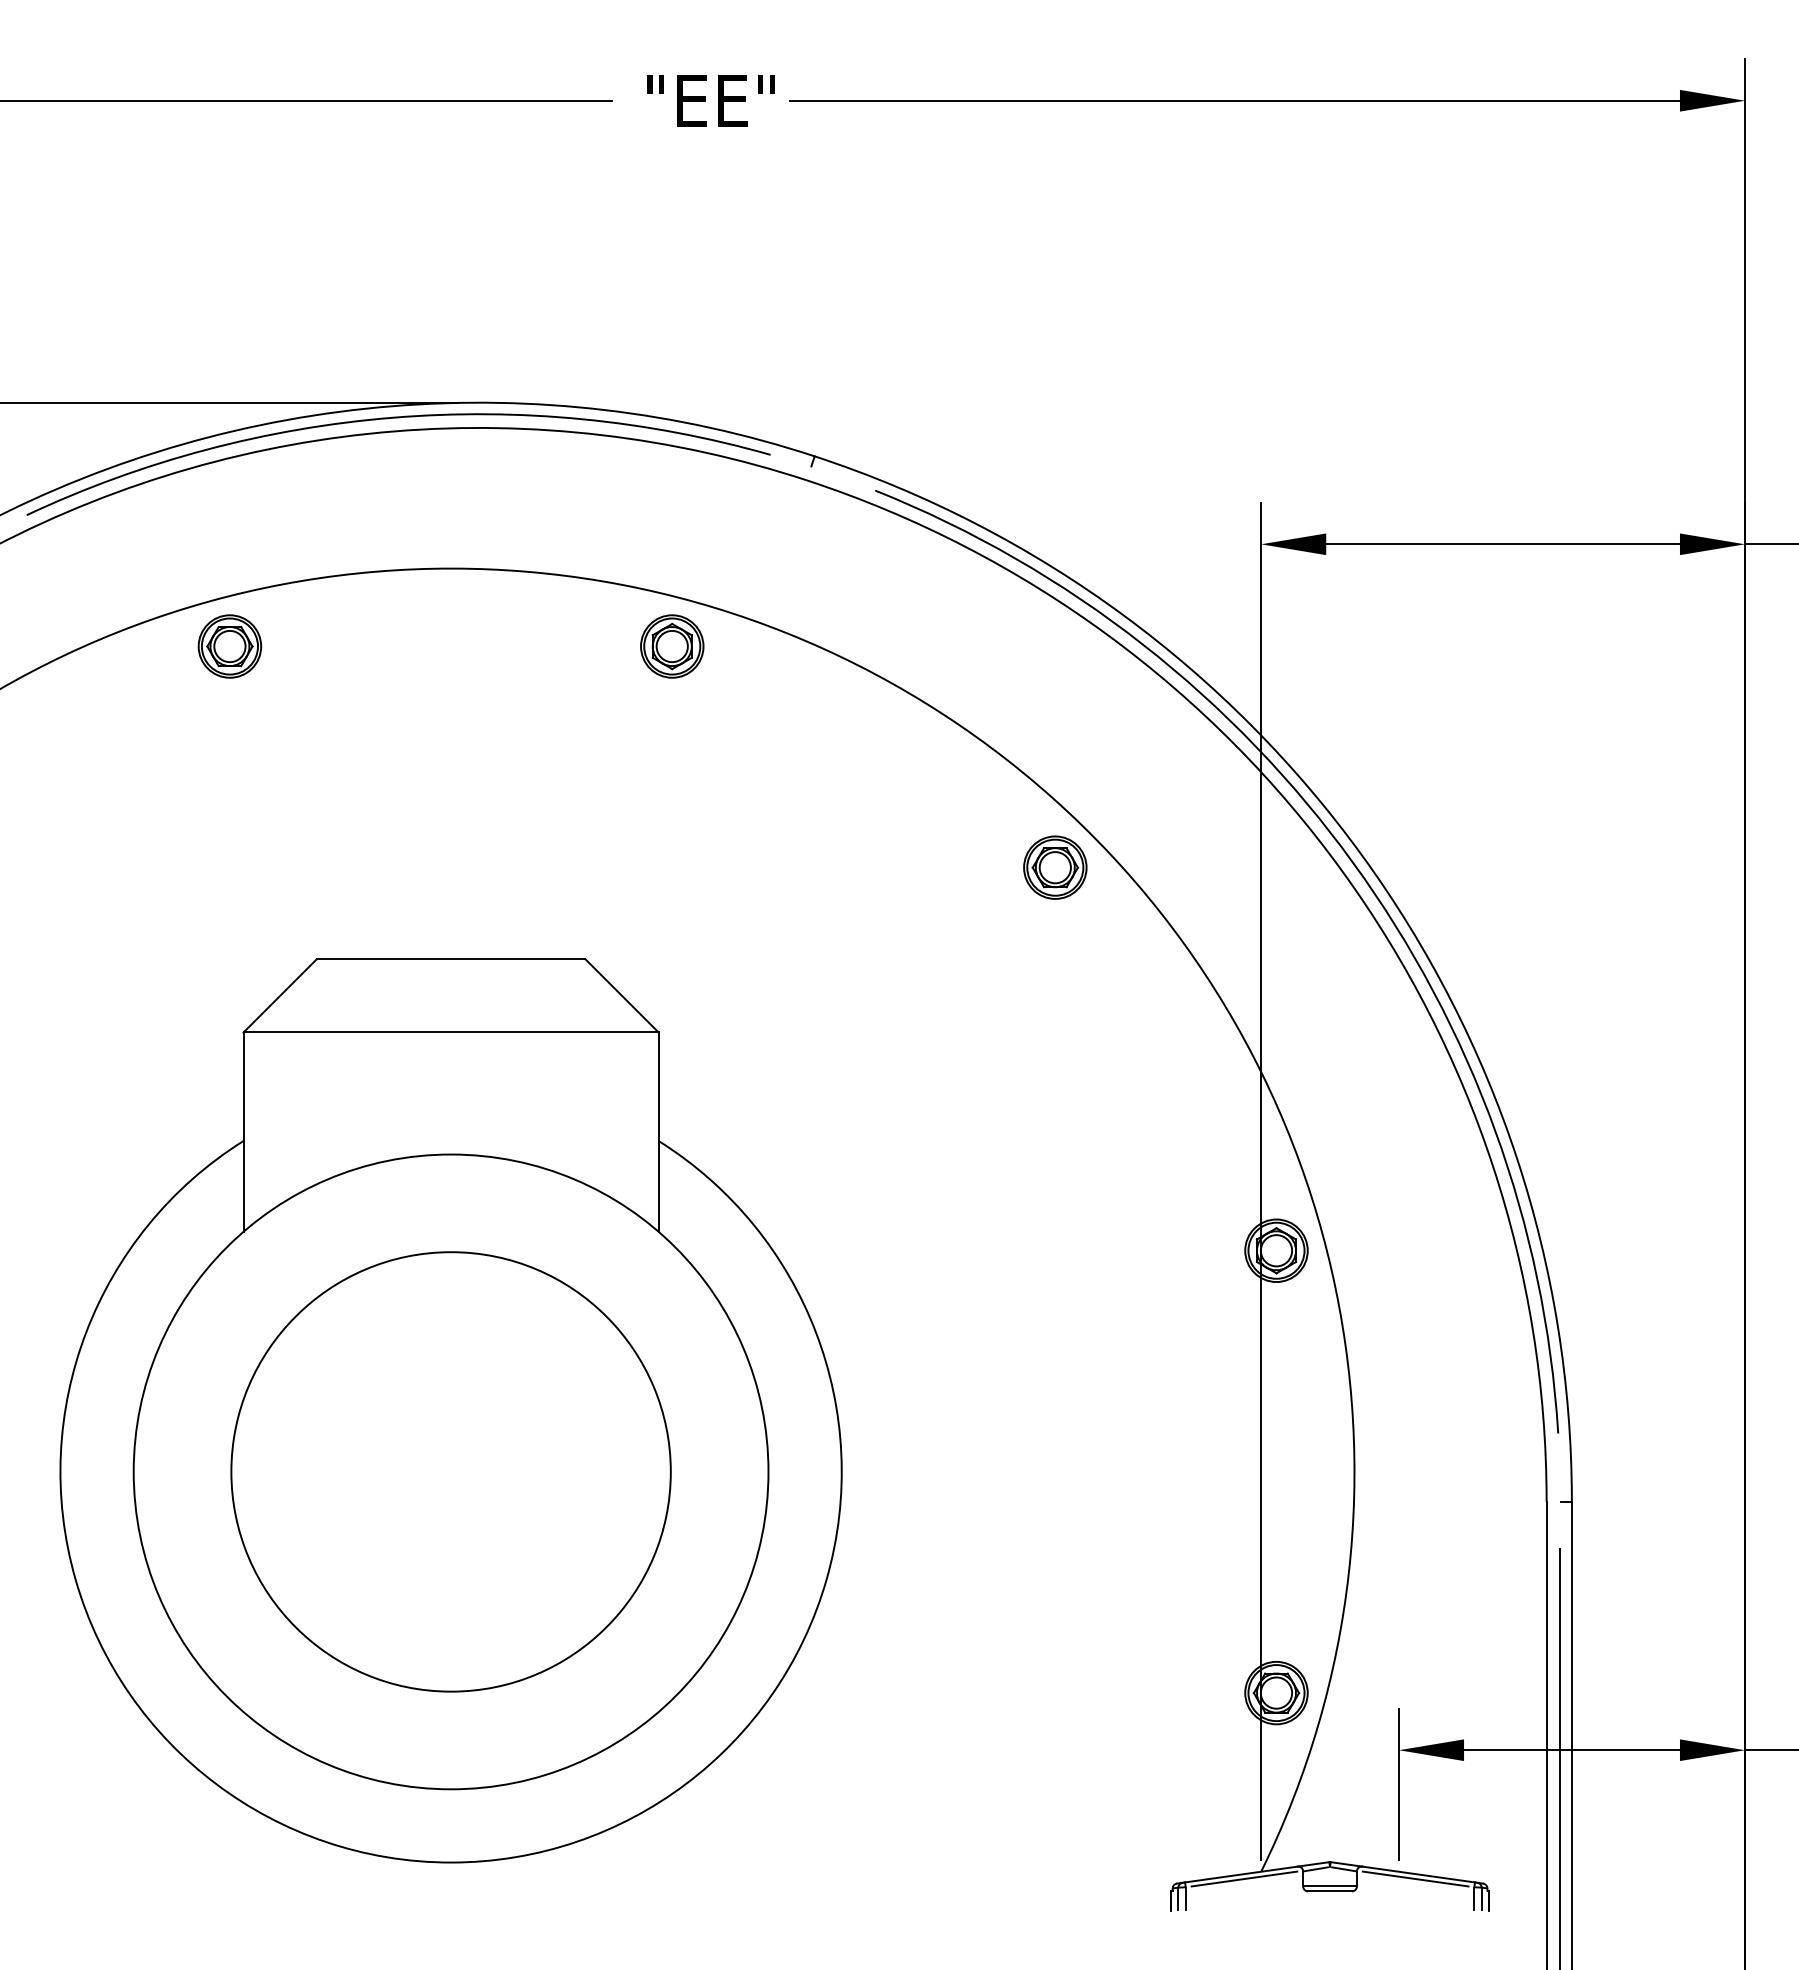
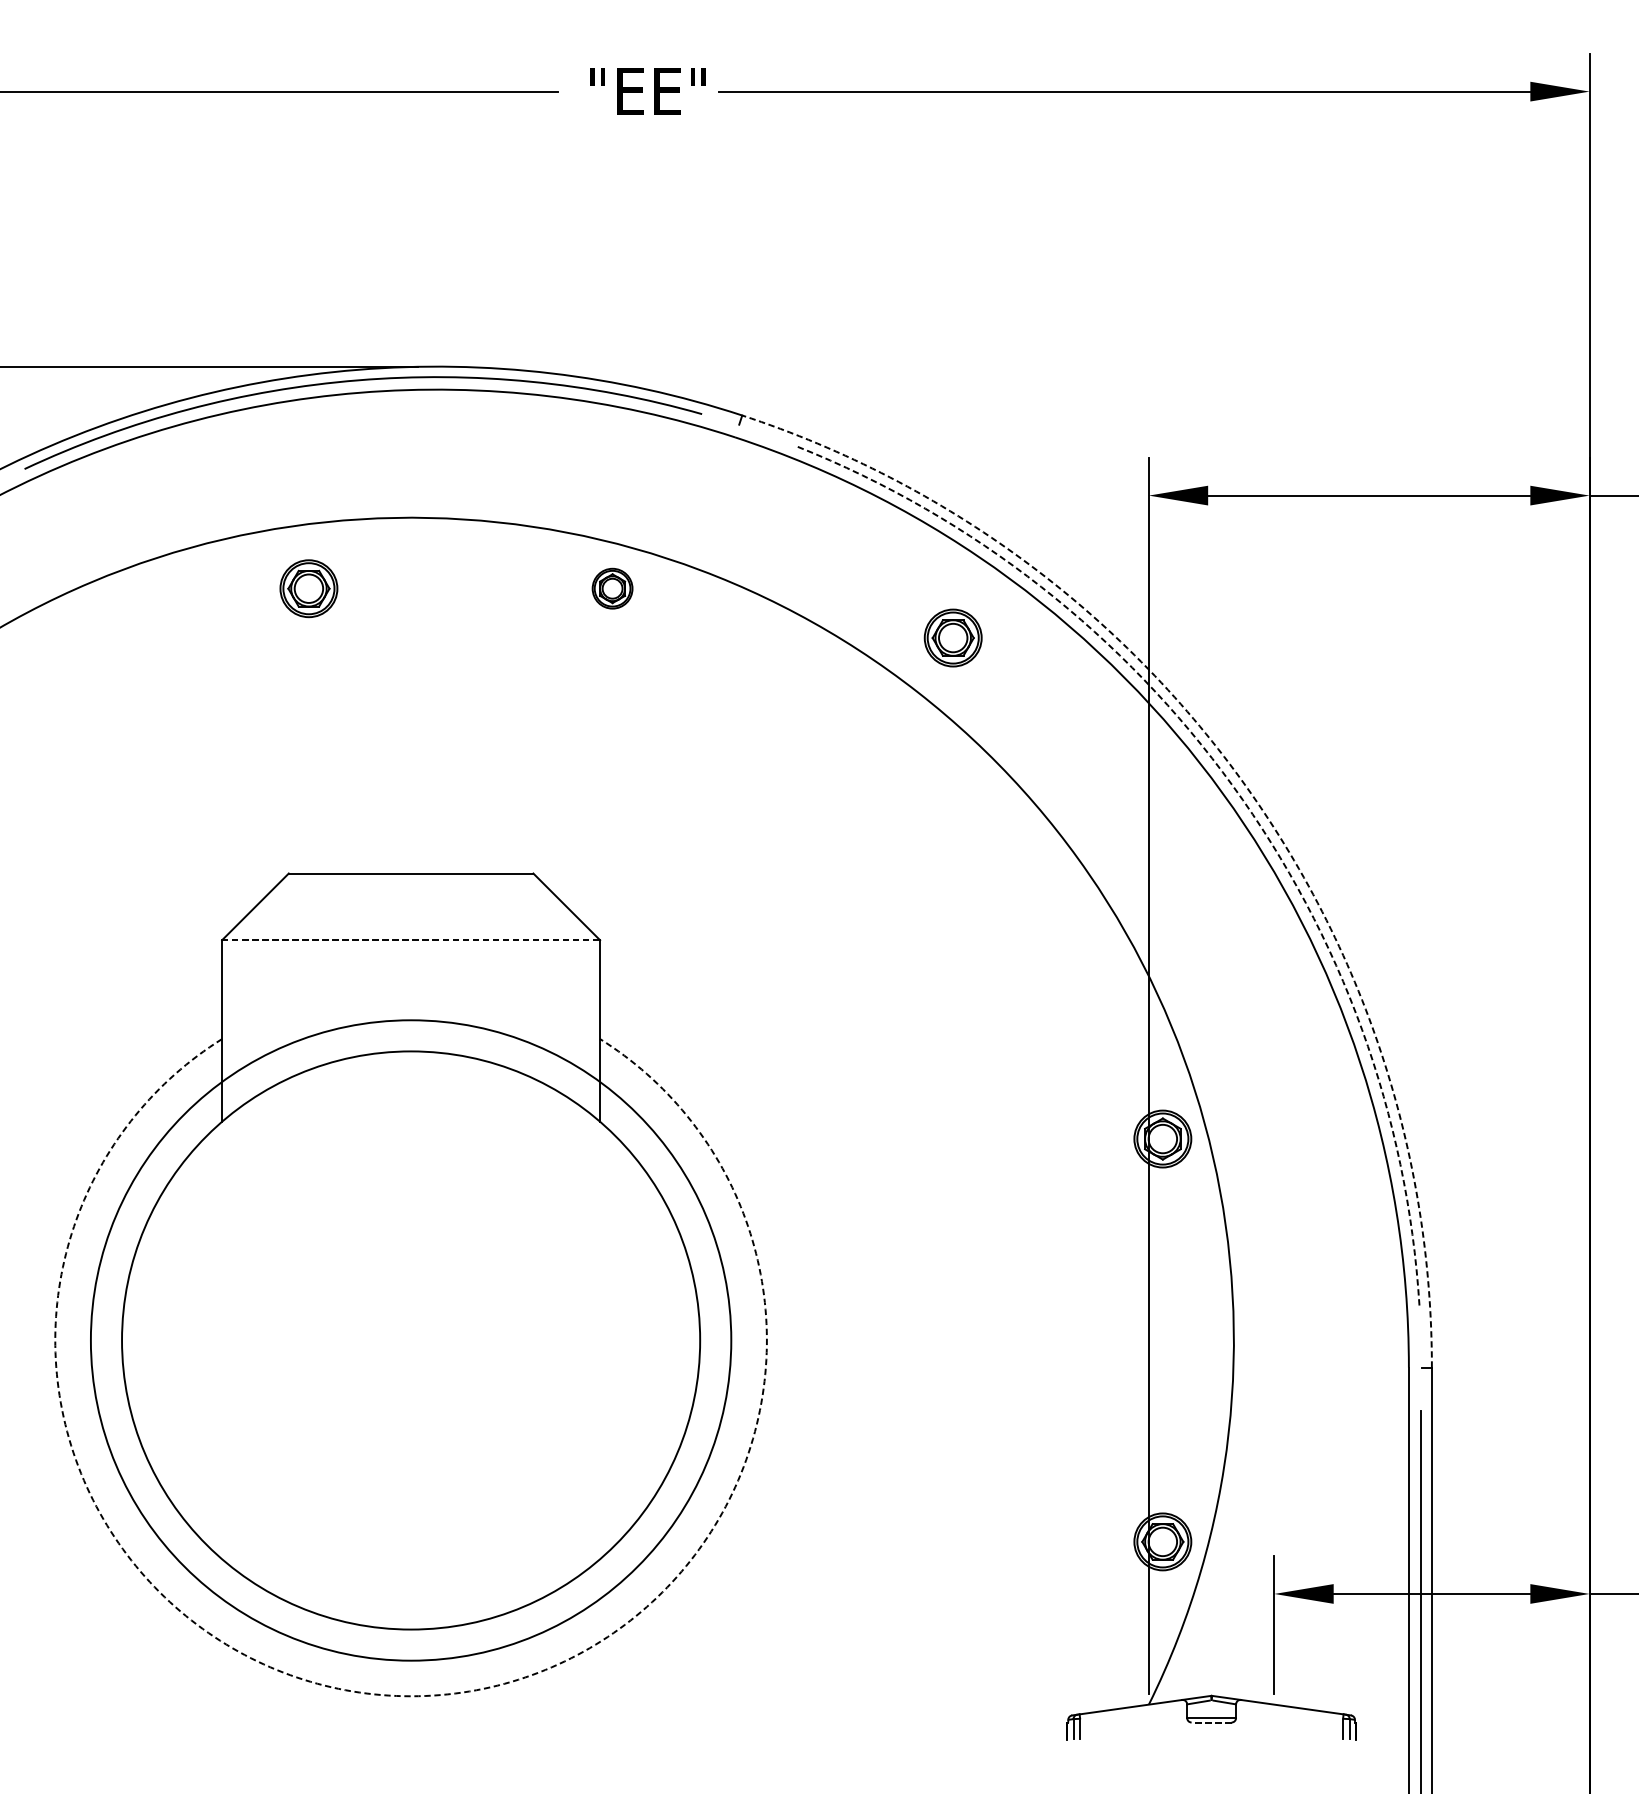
part: (229, 646) -> (308, 588), moved
part: (672, 646) -> (612, 588), size x0.7
arc: (1362, 856) -> (1241, 779), solid -> dashed
arc: (1353, 863) -> (1233, 786), solid -> dashed
part: (1055, 867) -> (953, 637), moved
line: (451, 1032) -> (411, 940), solid -> dashed
circle: (450, 1471) -> (410, 1340), size x1.6
arc: (451, 1862) -> (411, 1696), solid -> dashed
line: (1244, 1878) -> (1133, 1710), removed
line: (1415, 1878) -> (1289, 1710), removed
line: (1330, 1891) -> (1212, 1722), solid -> dashed

